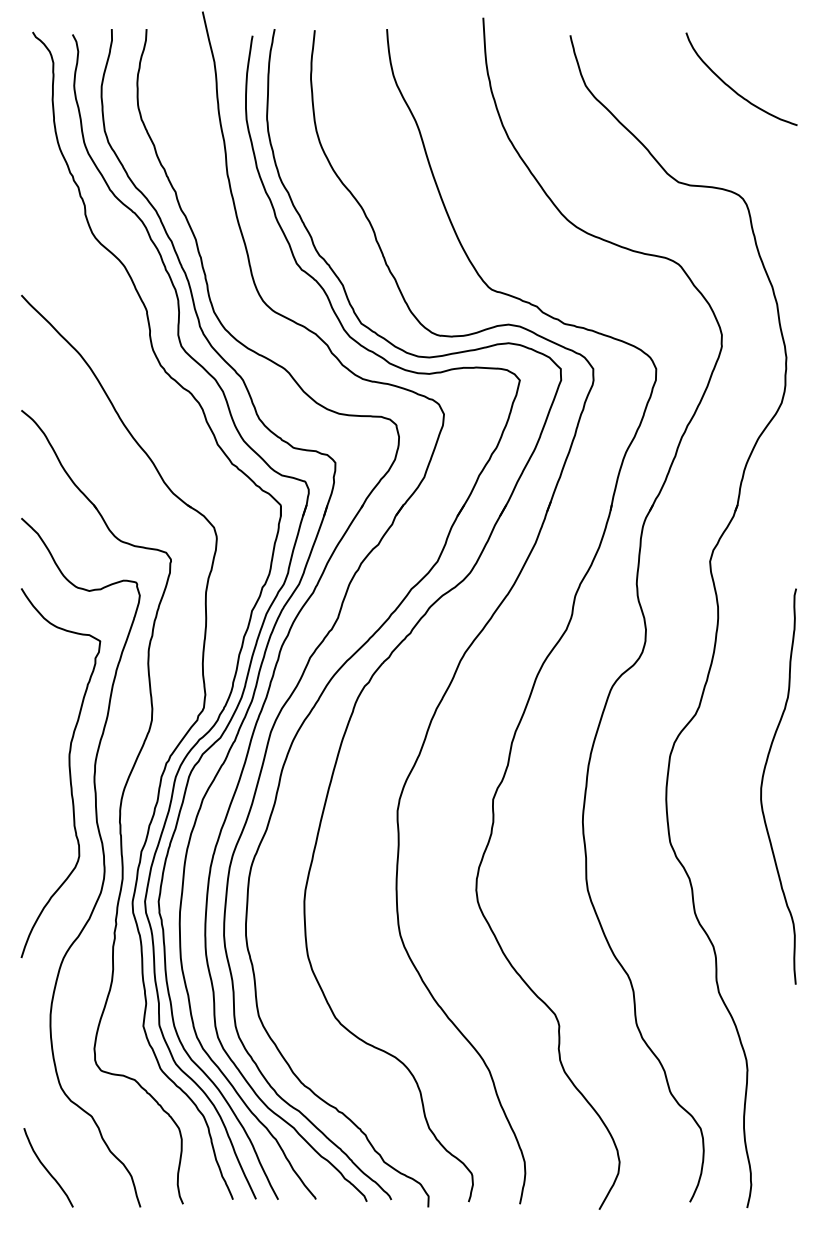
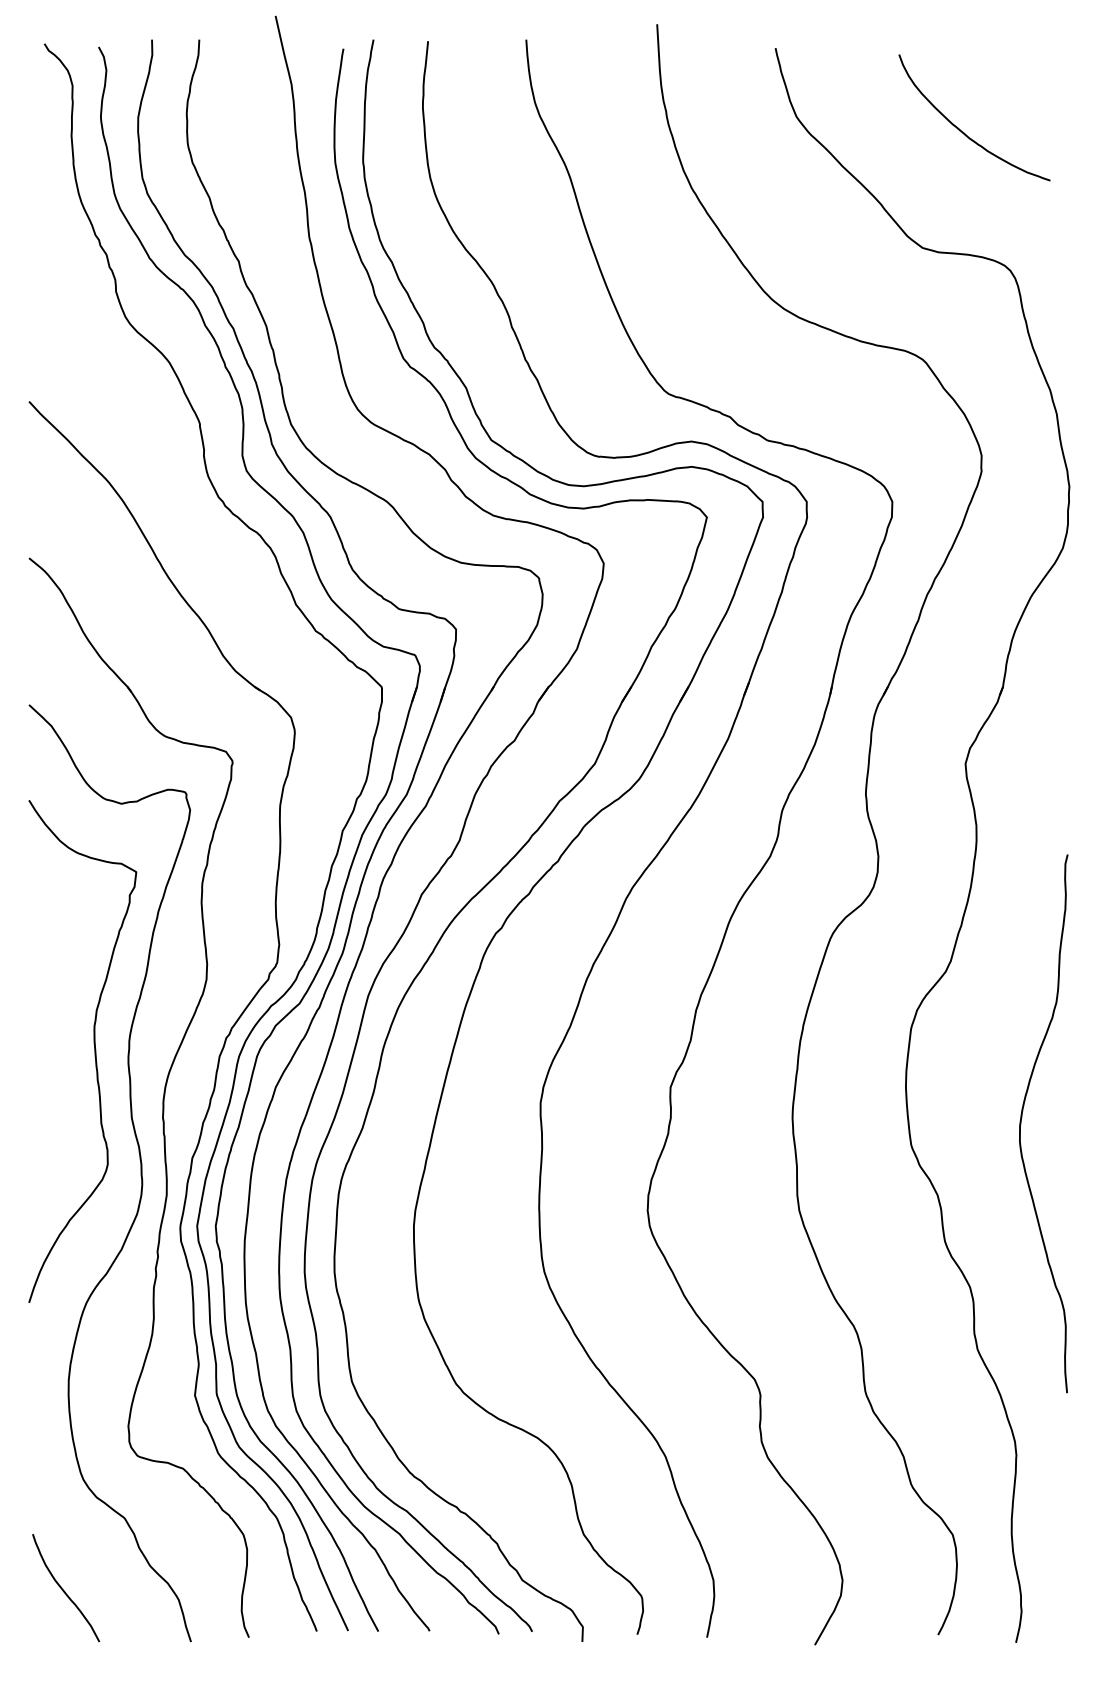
curve: (733, 89) -> (963, 131), moved
curve: (762, 781) -> (1022, 1117), moved

